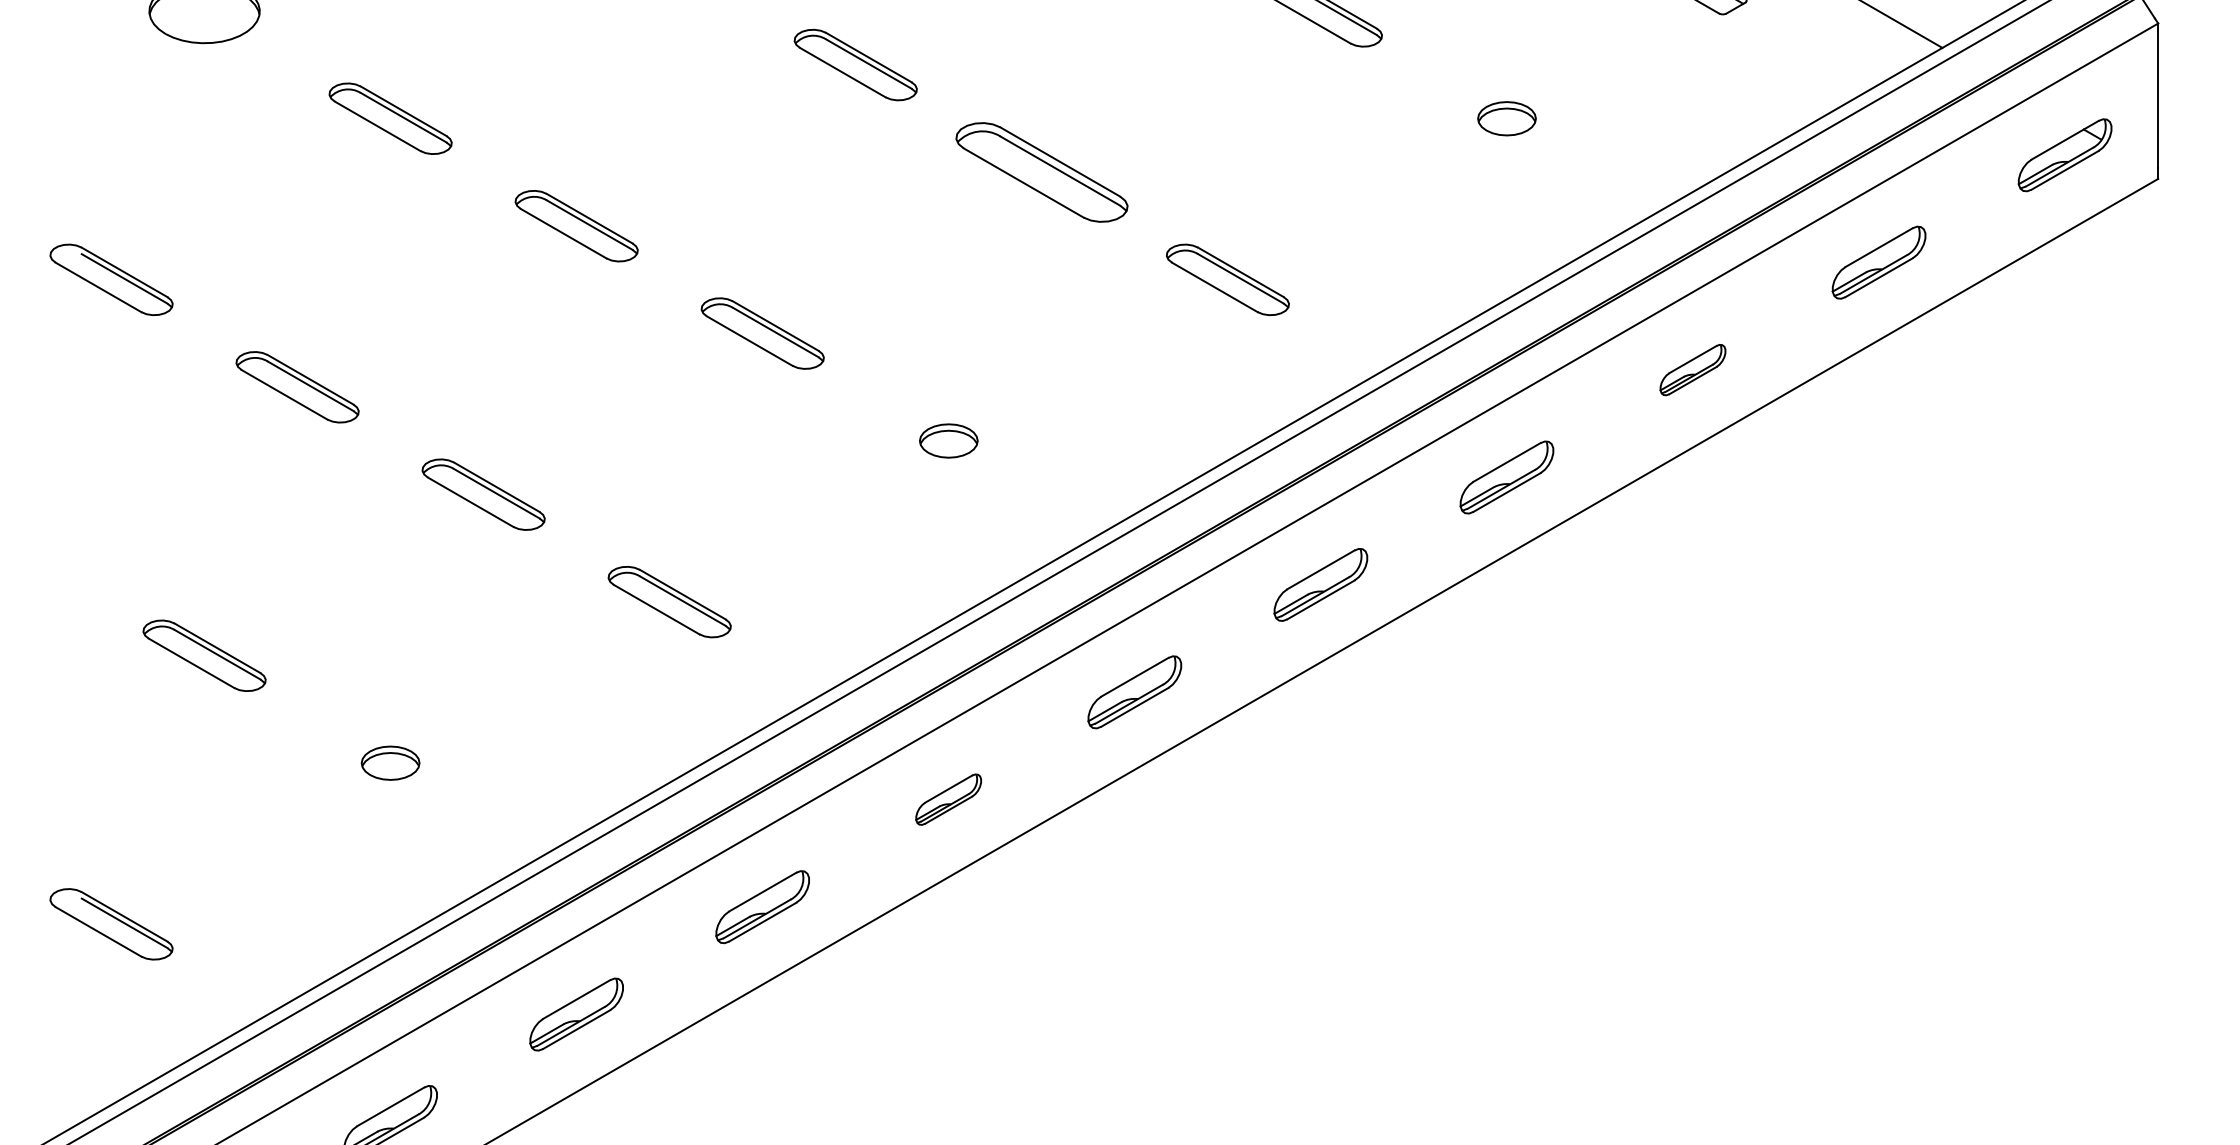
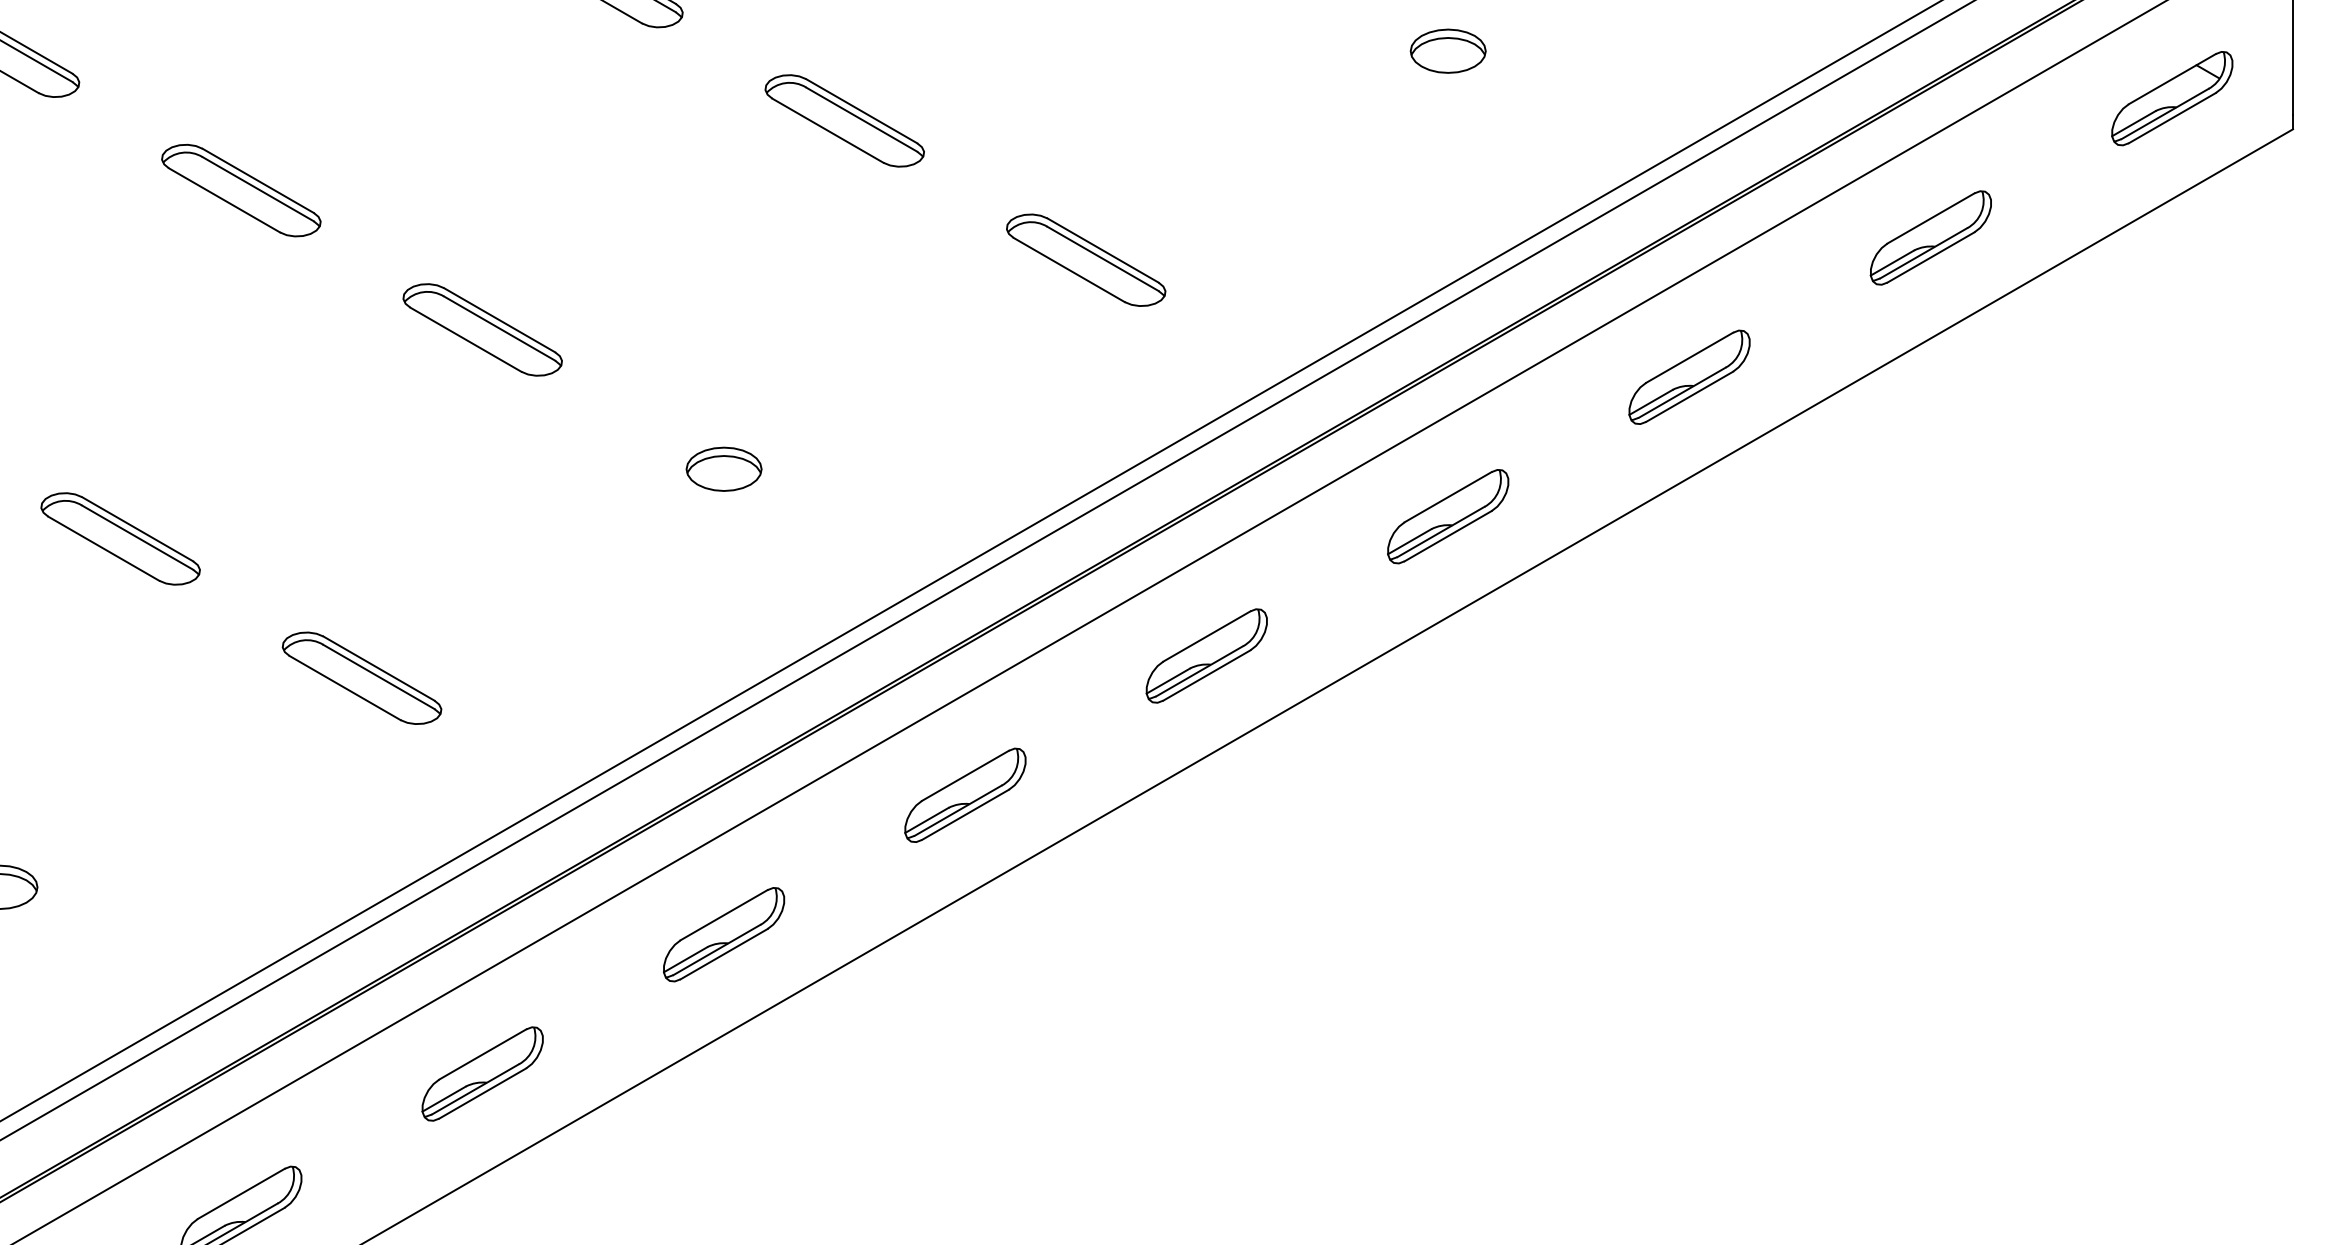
part: (1041, 172) -> (844, 120), size x0.71
part: (1692, 369) -> (1688, 376), size x1.43
part: (948, 799) -> (723, 934), size x1.43

